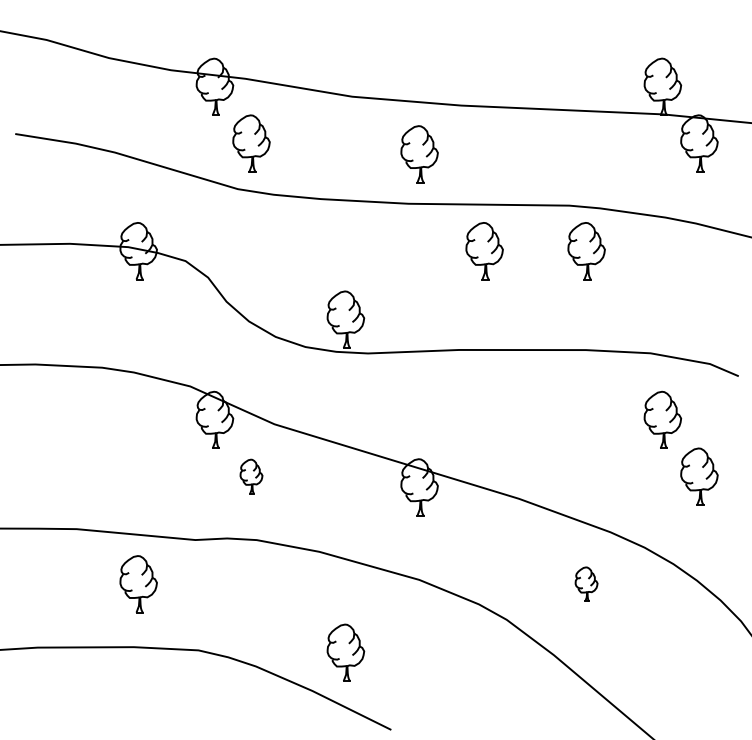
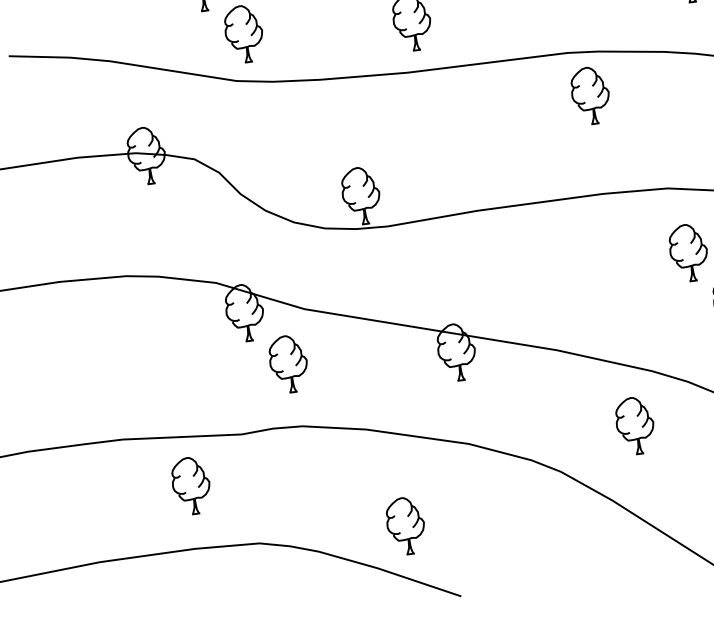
part: (484, 251) -> (489, 109), removed
part: (251, 476) -> (288, 363), size x1.67
part: (586, 584) -> (635, 426), size x1.67

